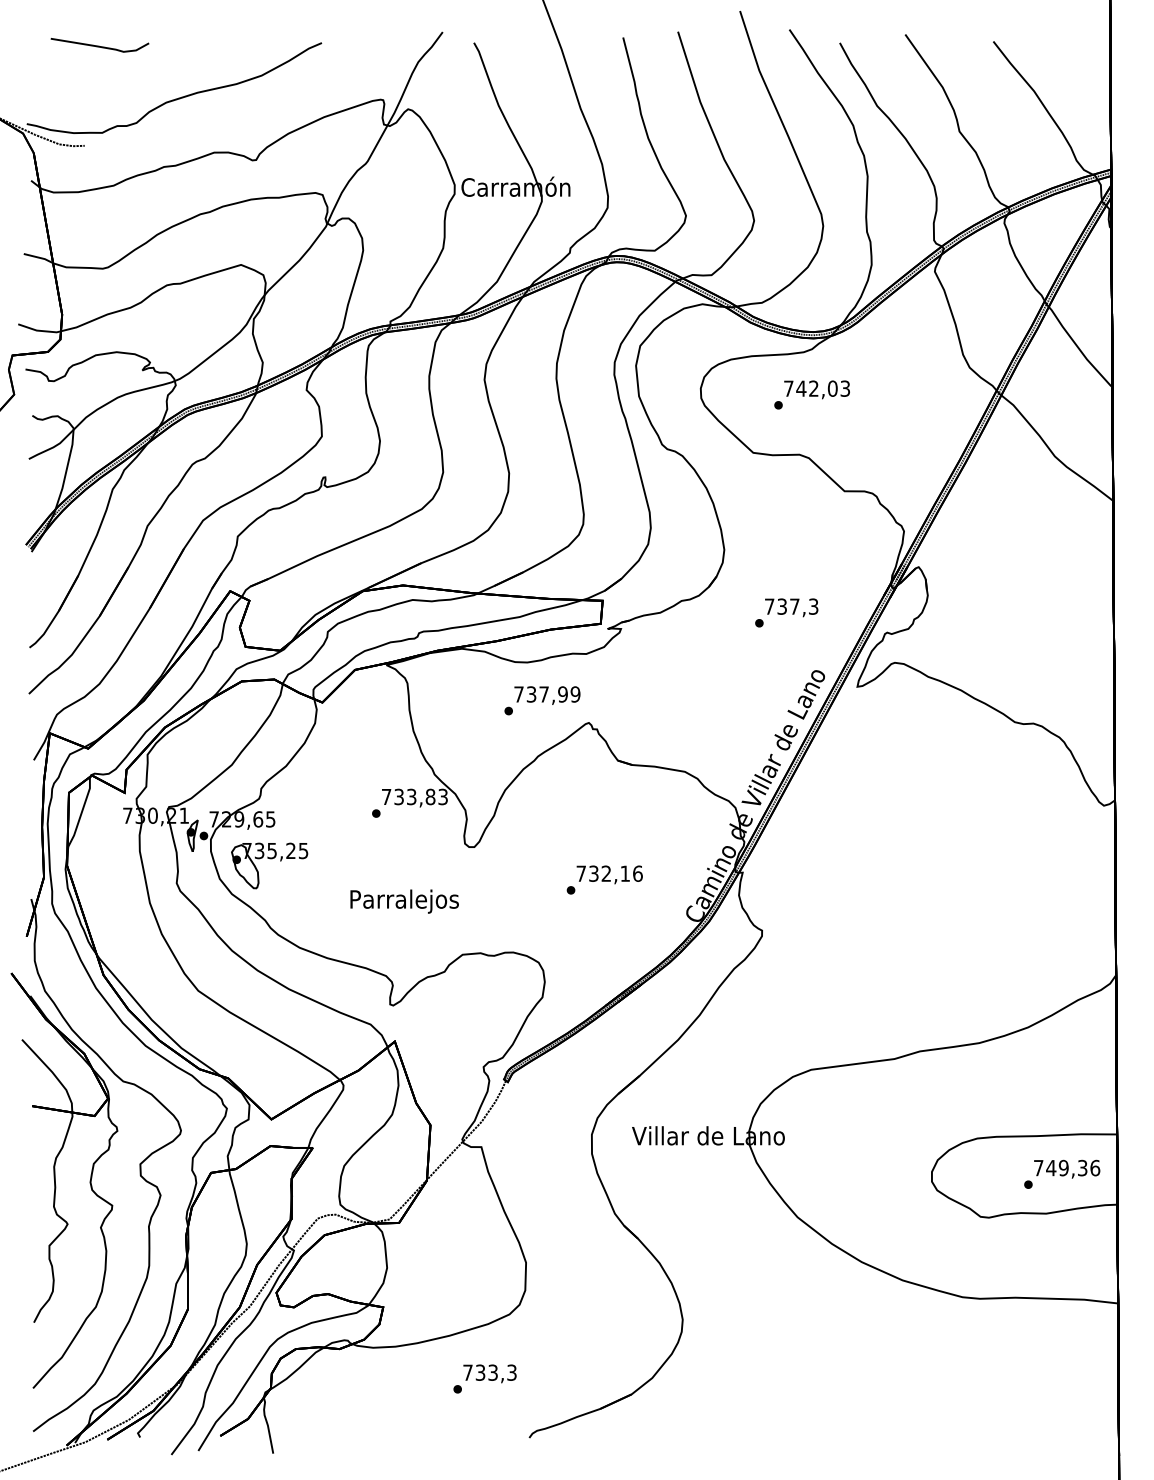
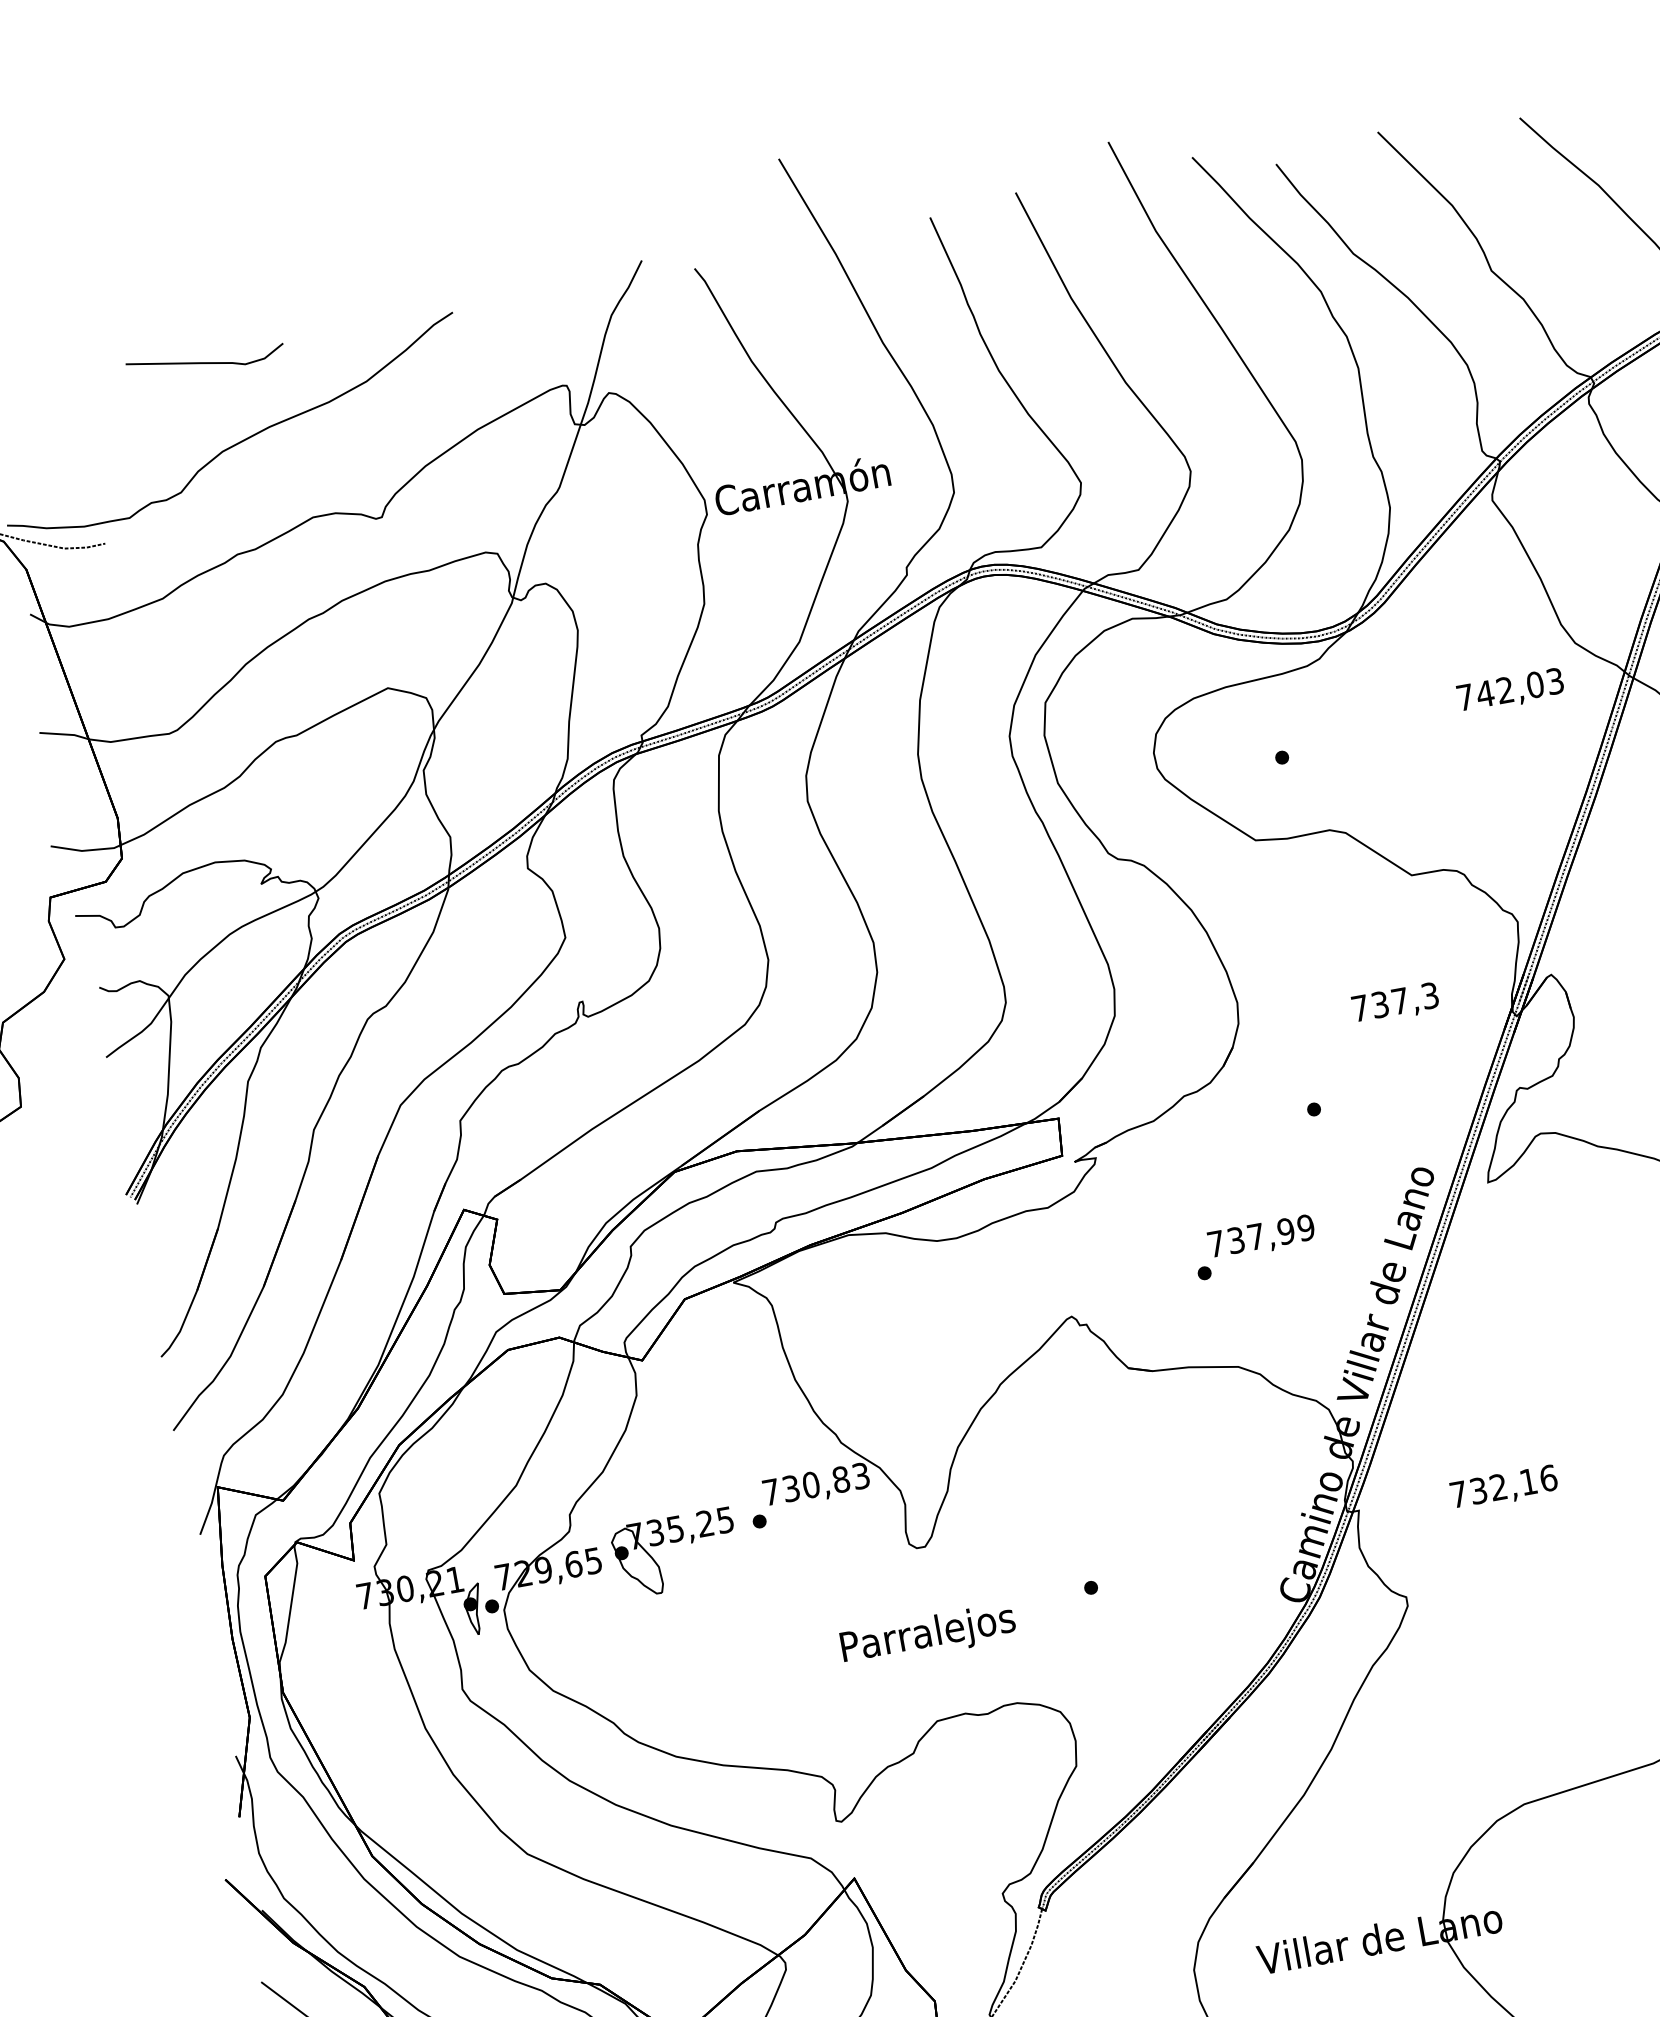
curve: (99, 45) -> (205, 361), moved
text: (816, 389) -> (1509, 690), moved
text: (791, 607) -> (1395, 1003), moved
text: (542, 700) -> (1255, 1246), moved
text: (411, 796) -> (810, 1484), 733,83 -> 730,83
part: (270, 859) -> (675, 1543), moved
text: (609, 874) -> (1503, 1487), moved
text: (404, 901) -> (928, 1635), moved

